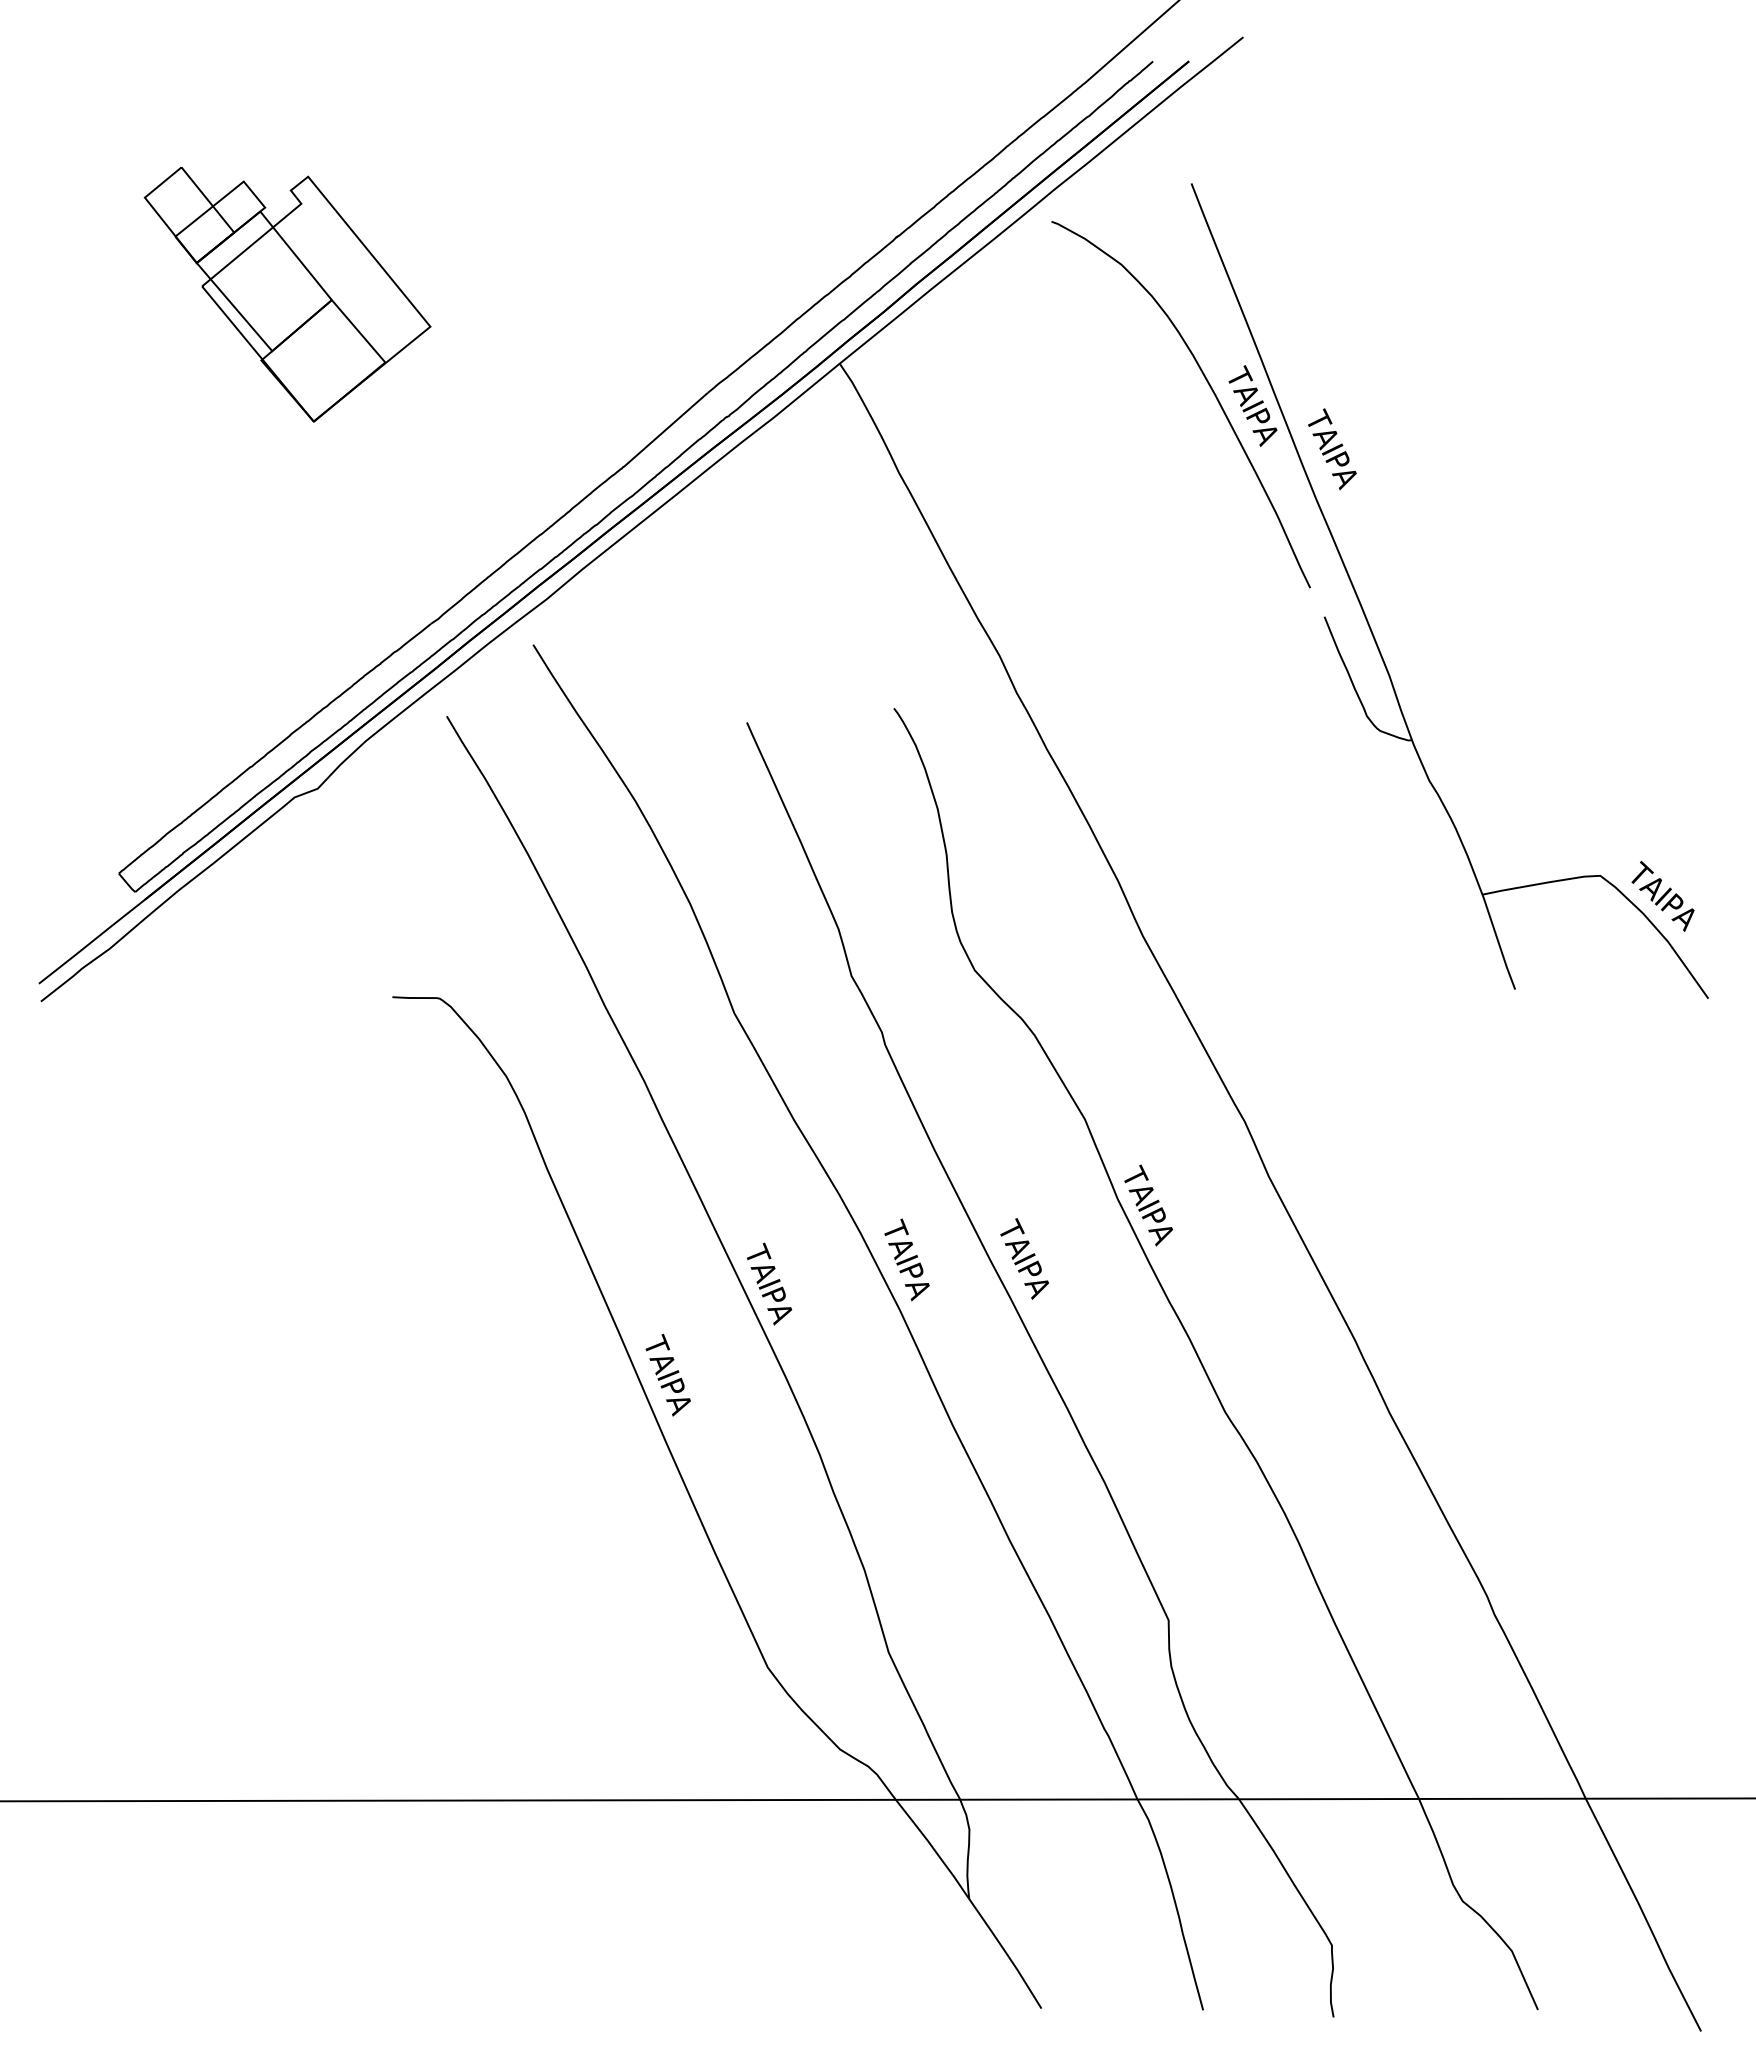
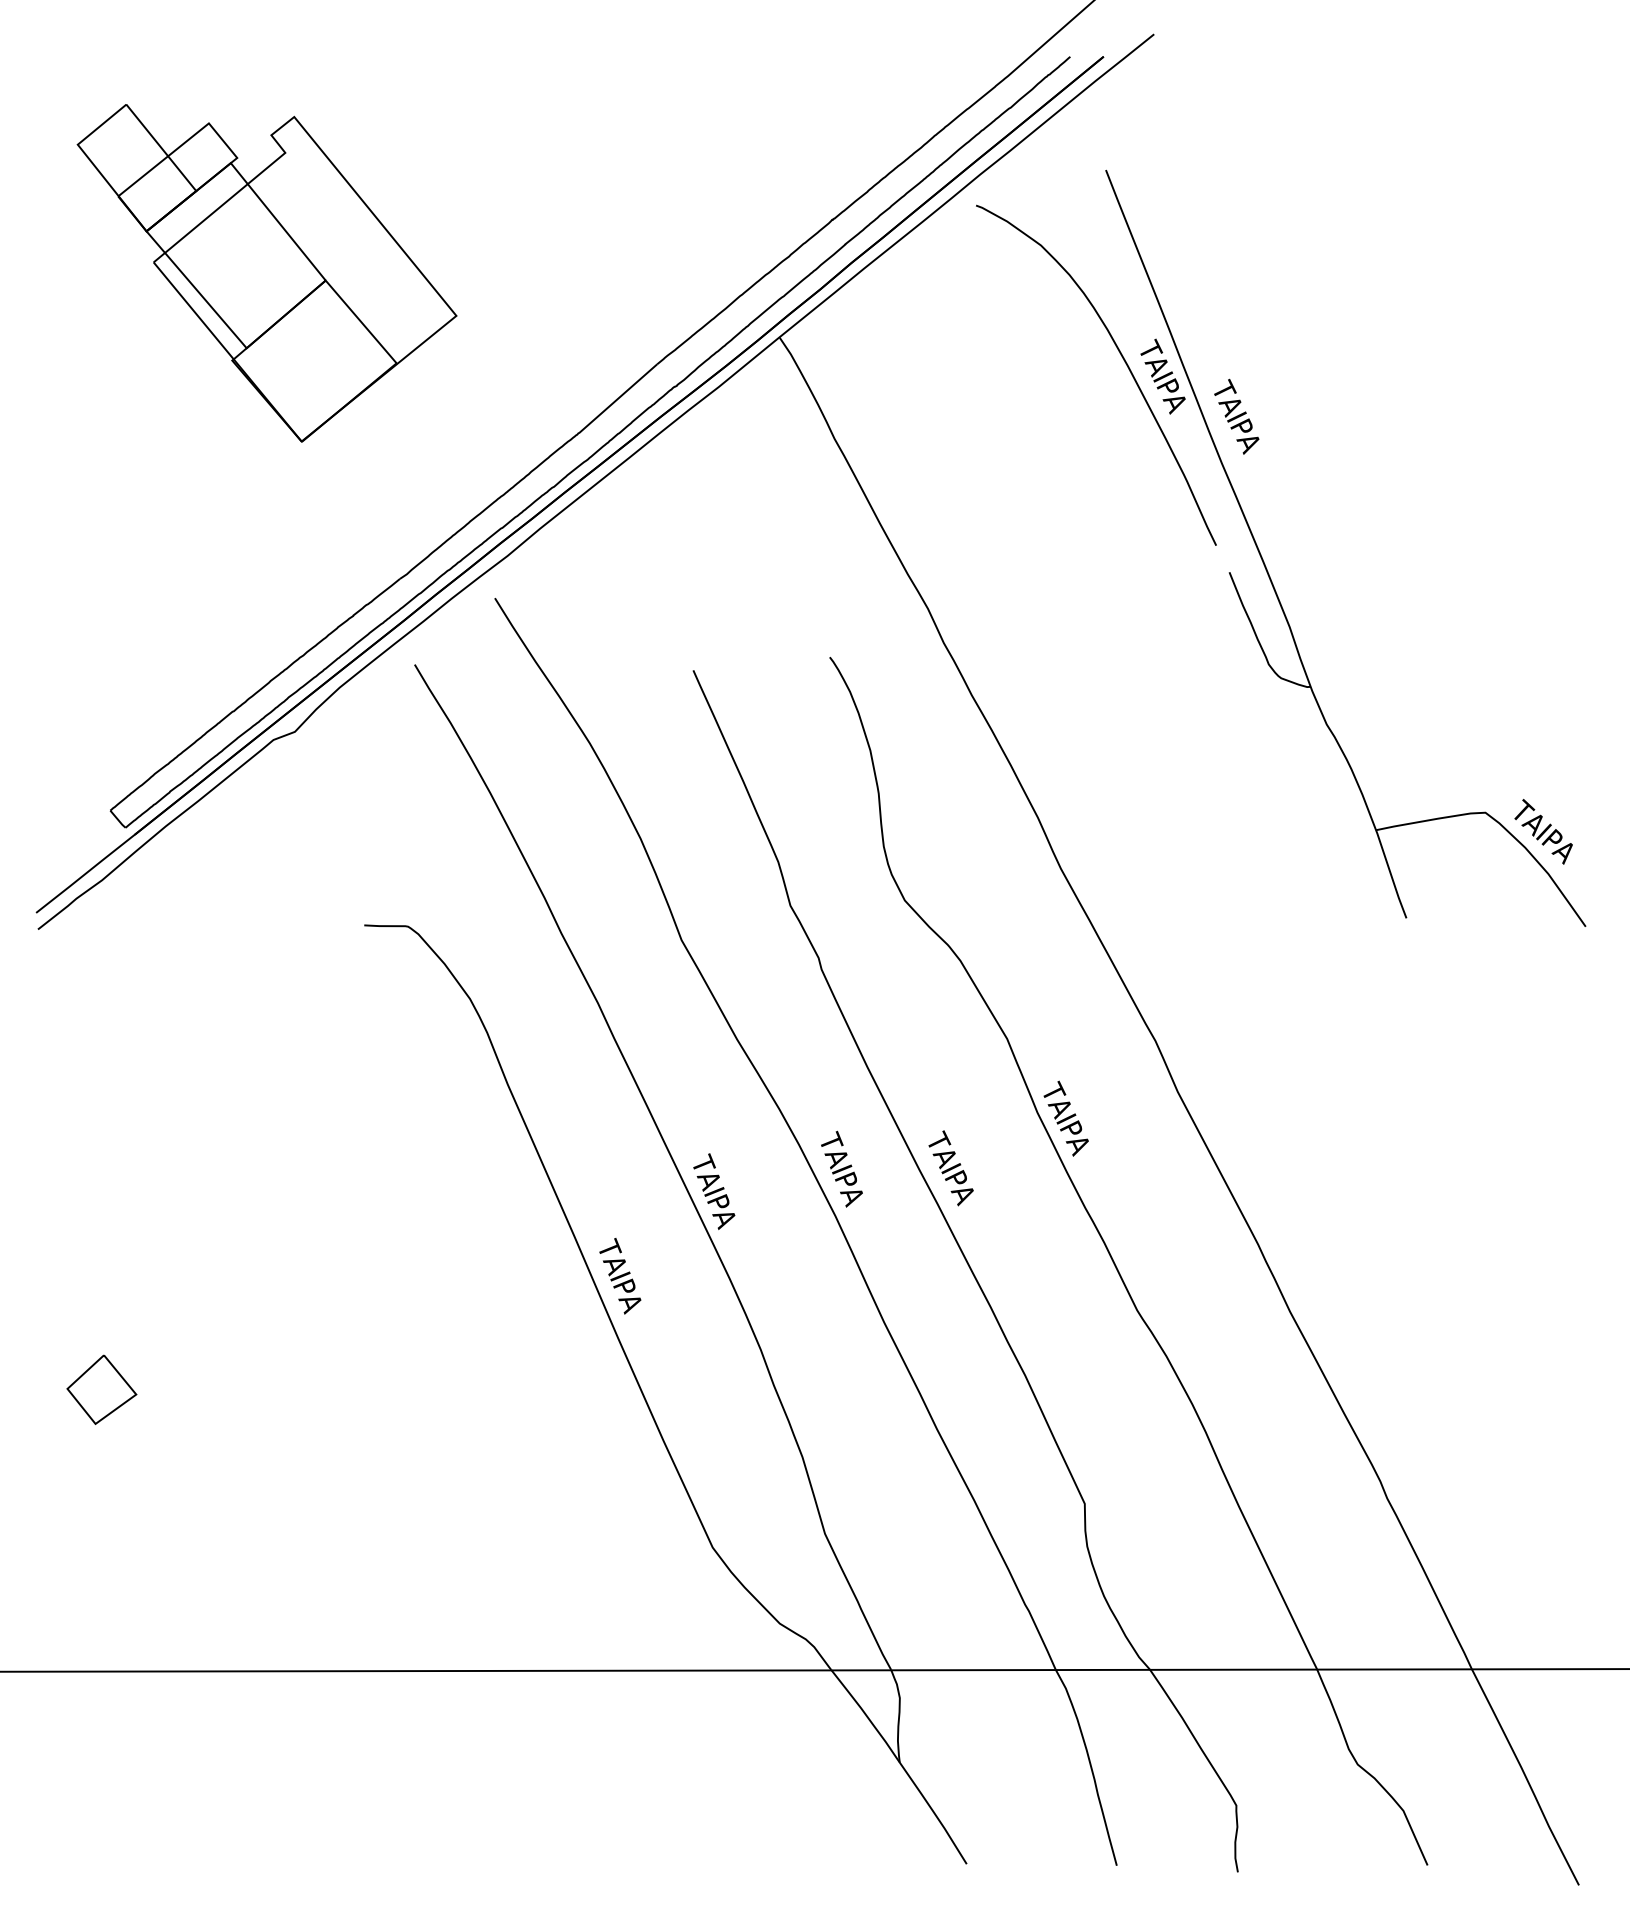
part: (287, 294) -> (266, 273), size x1.43
part: (109, 1497) -> (101, 1389), added

